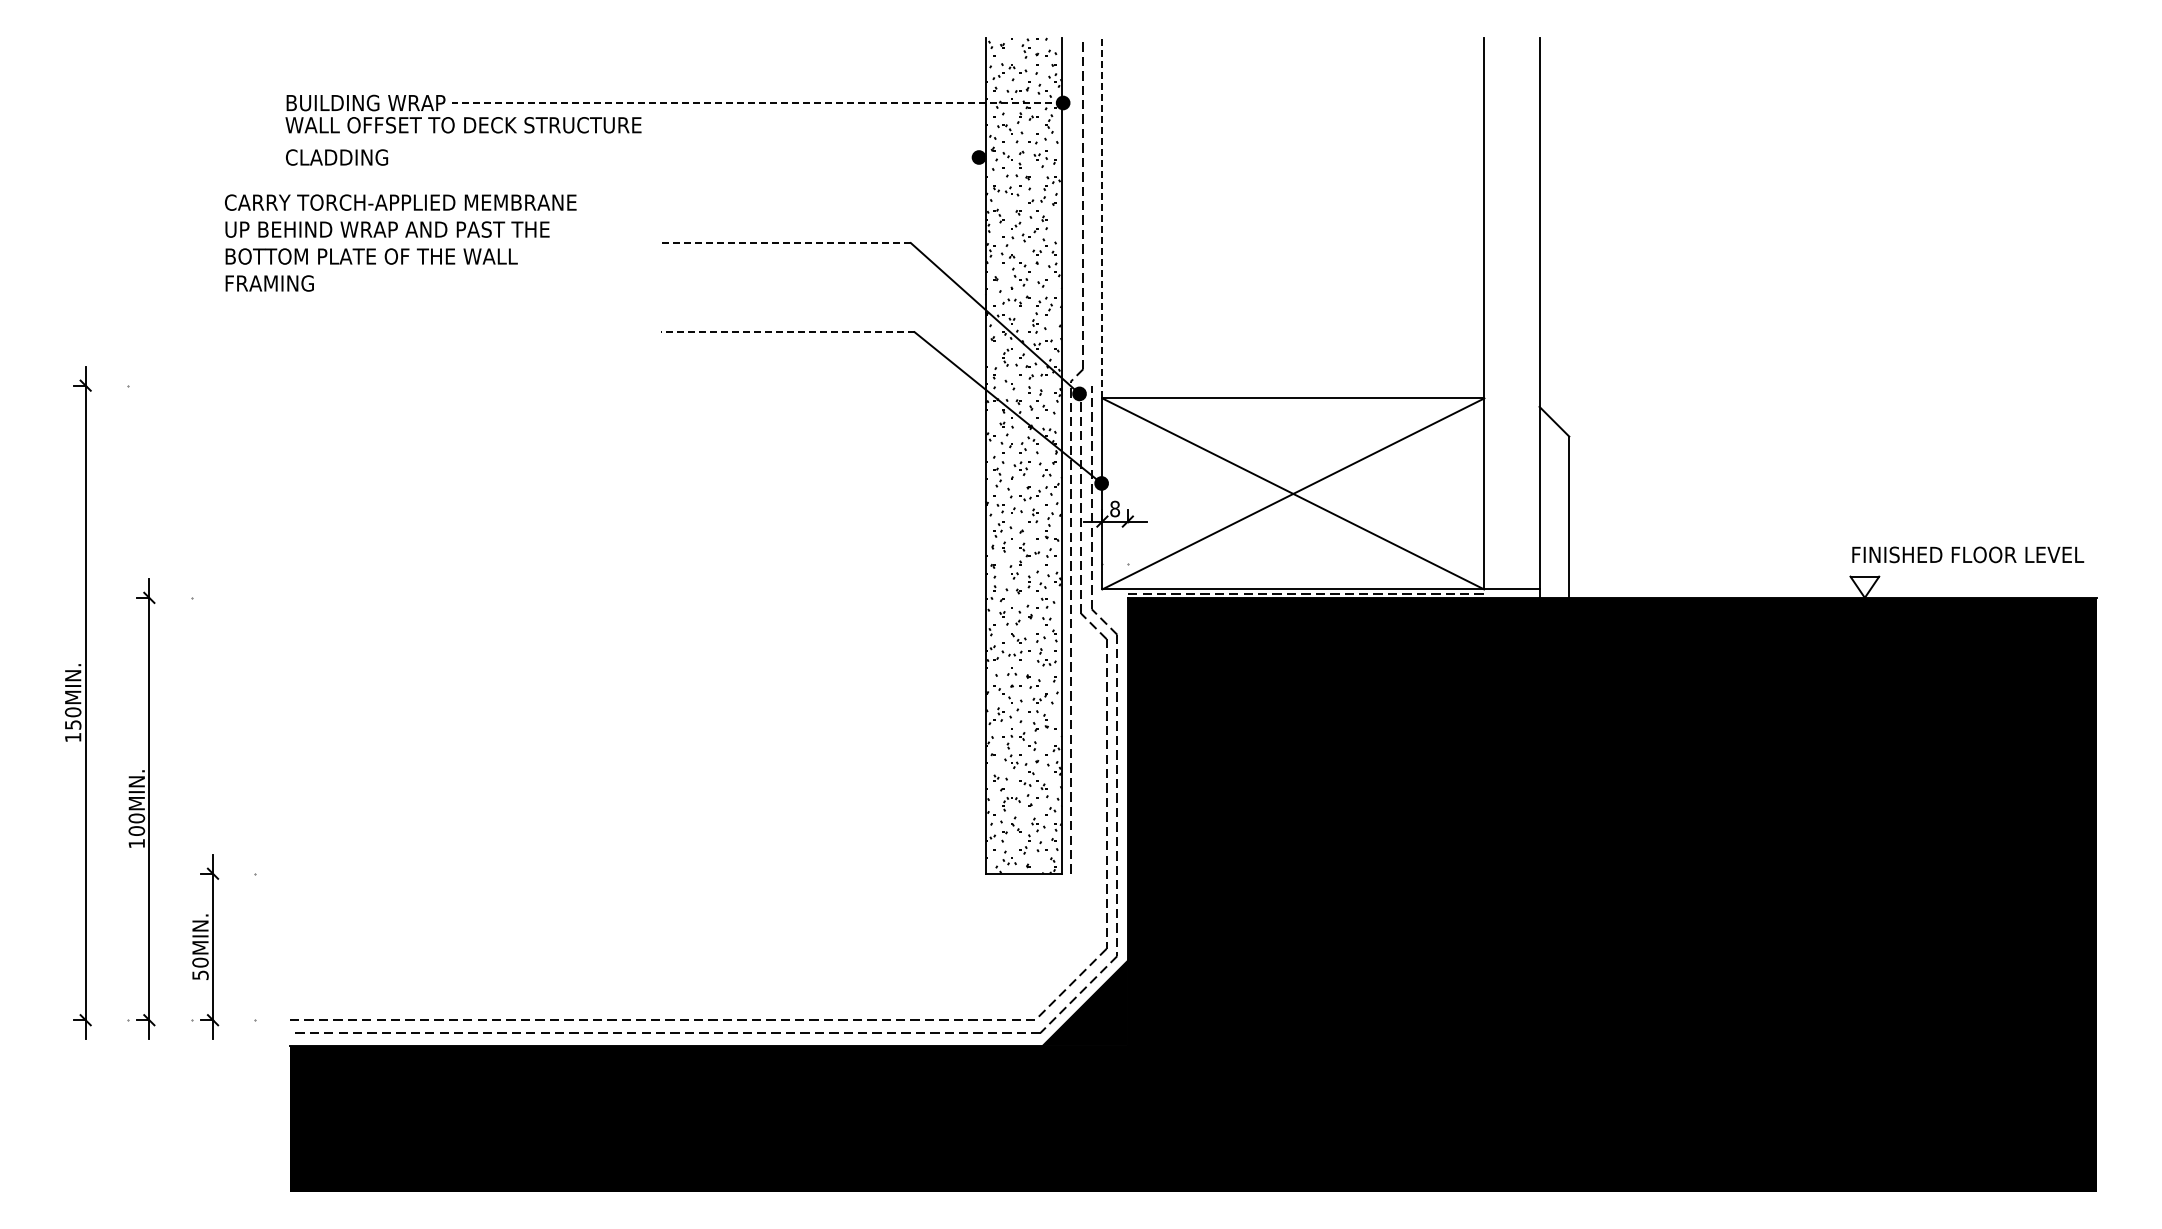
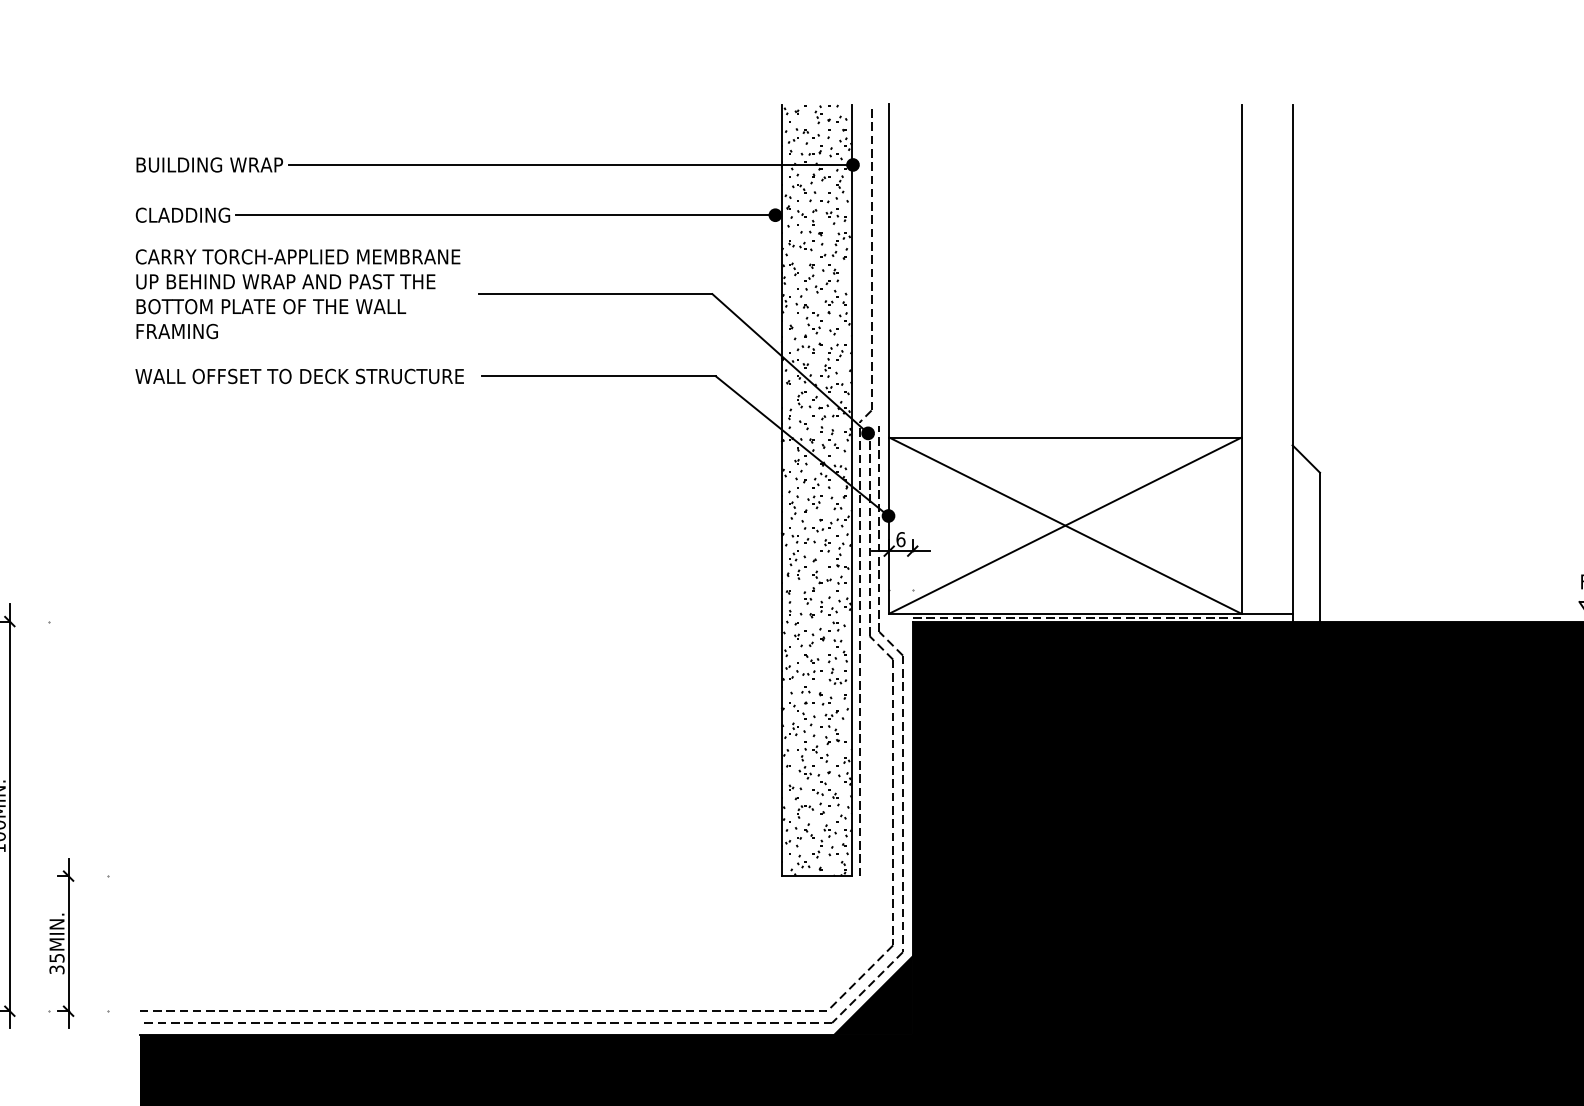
line: (757, 103) -> (570, 165), dashed -> solid
text: (463, 125) -> (299, 376), moved
line: (686, 157) -> (505, 215), added
line: (1102, 217) -> (889, 270), dashed -> solid
text: (400, 242) -> (297, 293), moved
line: (784, 243) -> (595, 294), dashed -> solid
line: (787, 332) -> (598, 376), dashed -> solid
text: (1115, 508) -> (901, 539), 8 -> 6
text: (200, 968) -> (57, 963), 50MIN. -> 35MIN.

